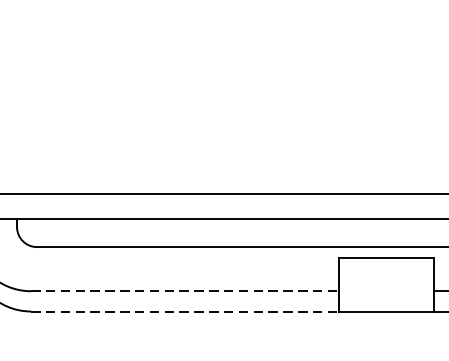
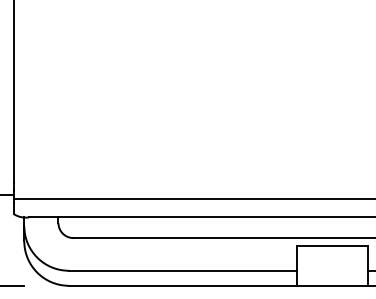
line: (185, 290) -> (183, 270), dashed -> solid
line: (185, 311) -> (183, 285), dashed -> solid

